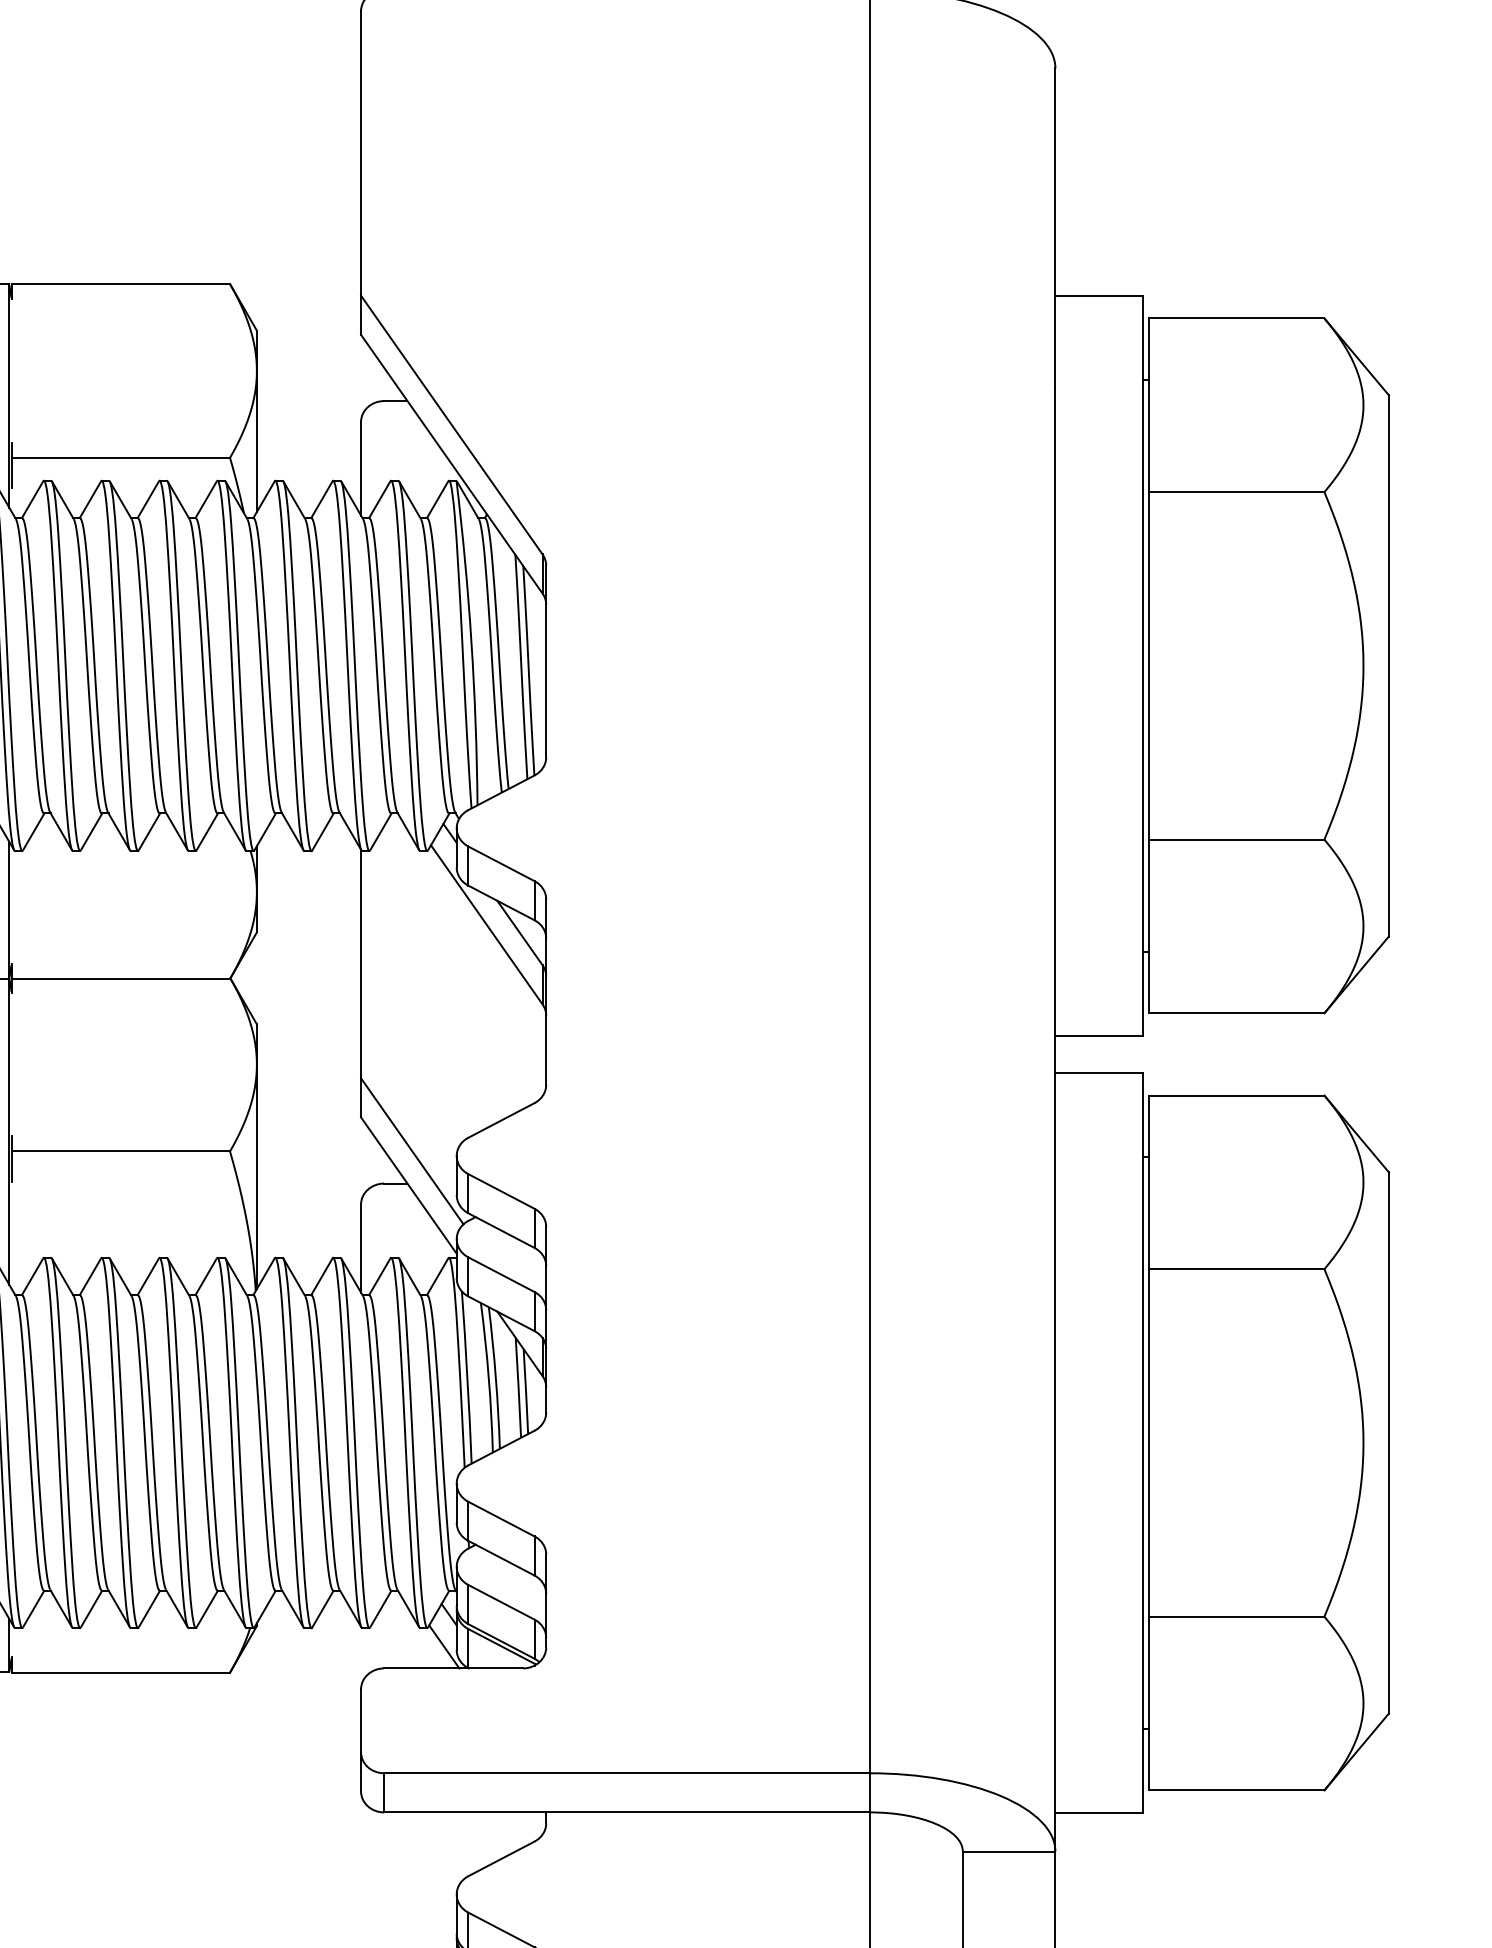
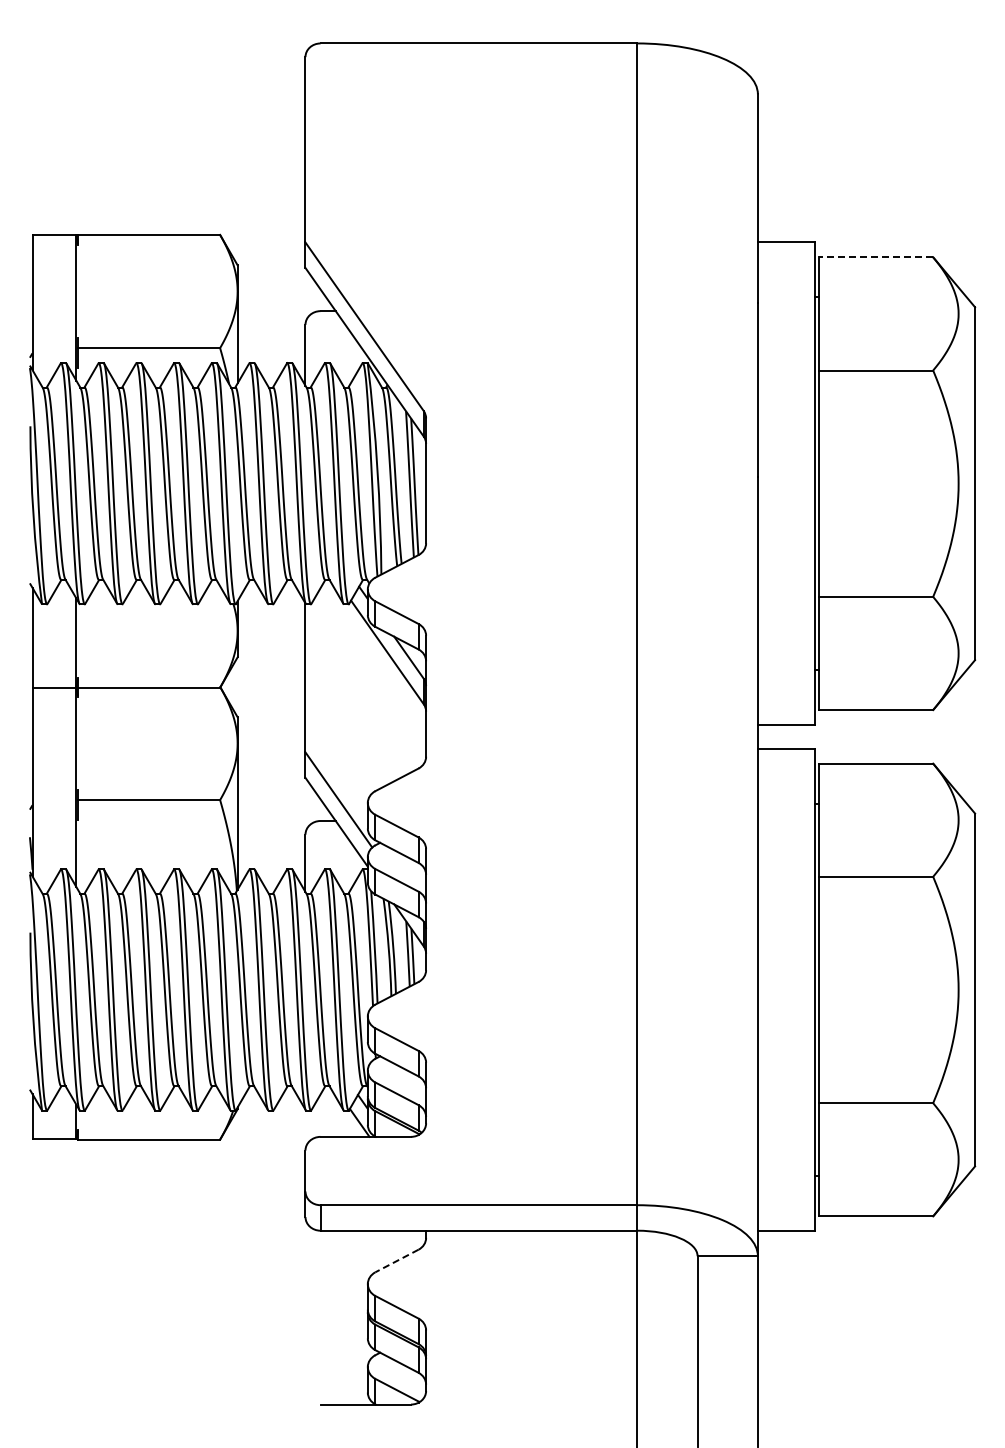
line: (1237, 318) -> (876, 257), solid -> dashed
line: (500, 1859) -> (396, 1261), solid -> dashed

